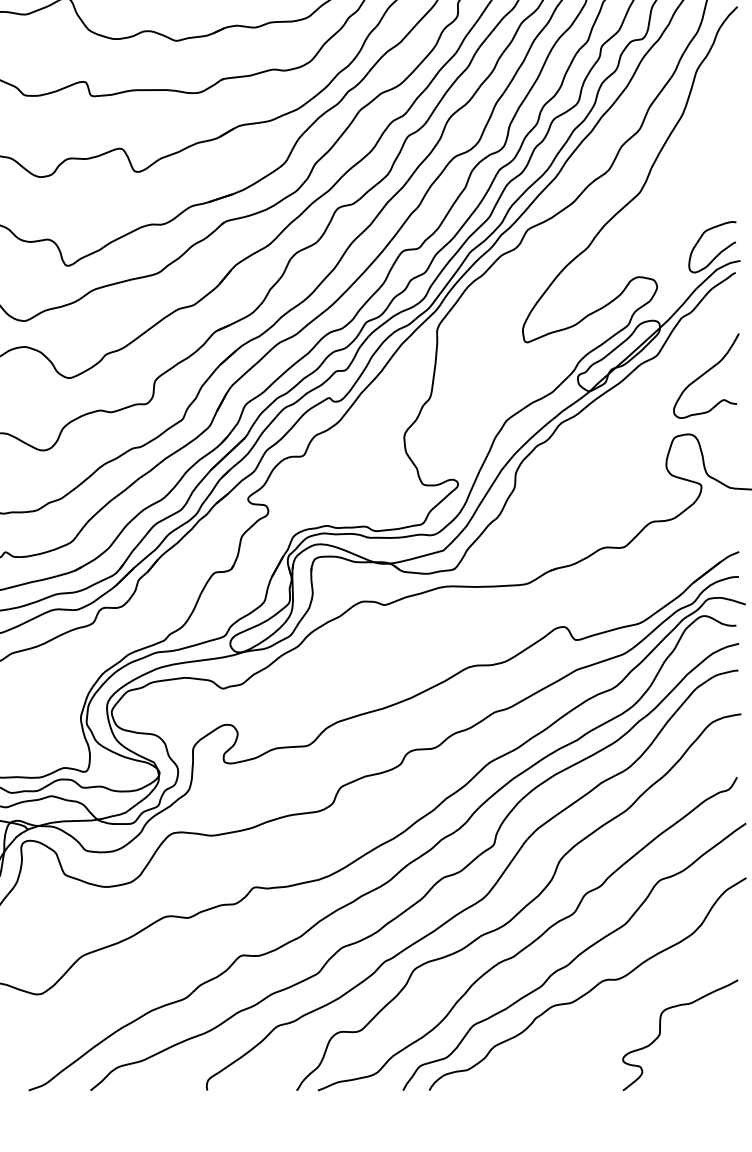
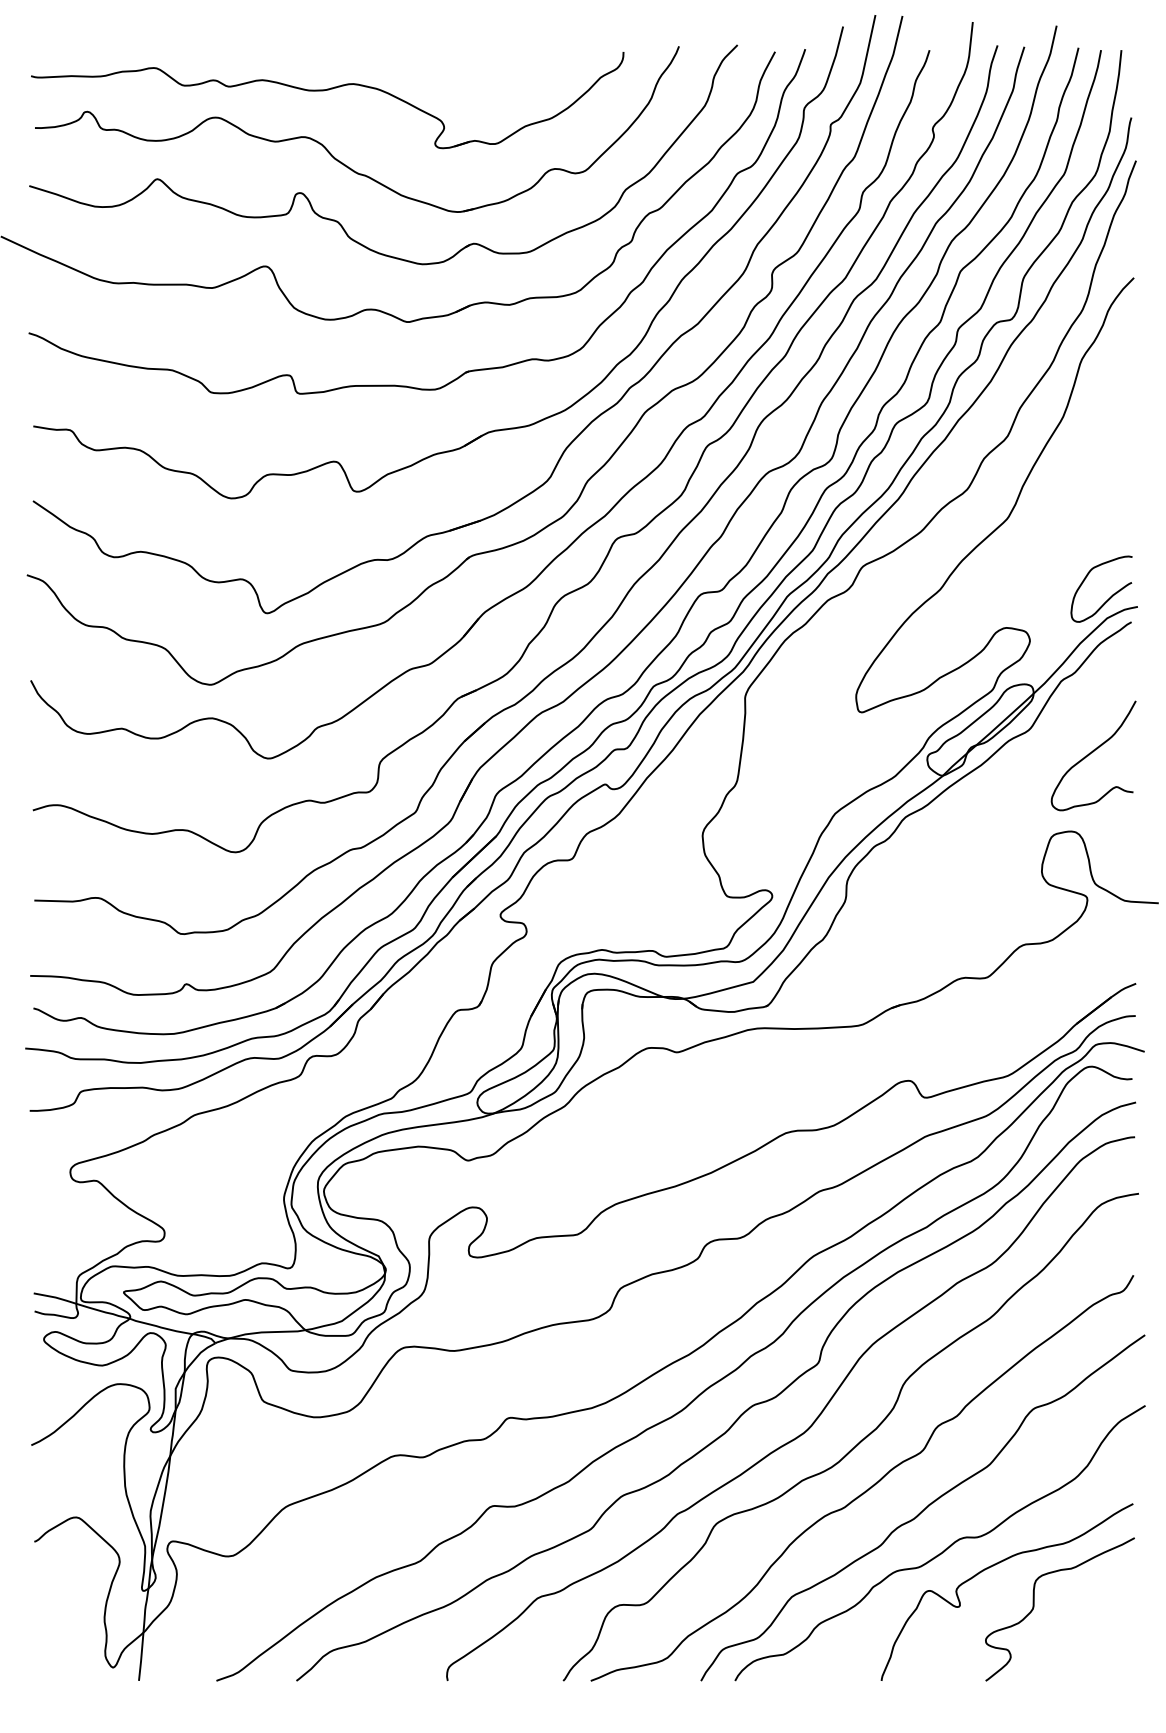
curve: (628, 1002) -> (993, 1566), added

